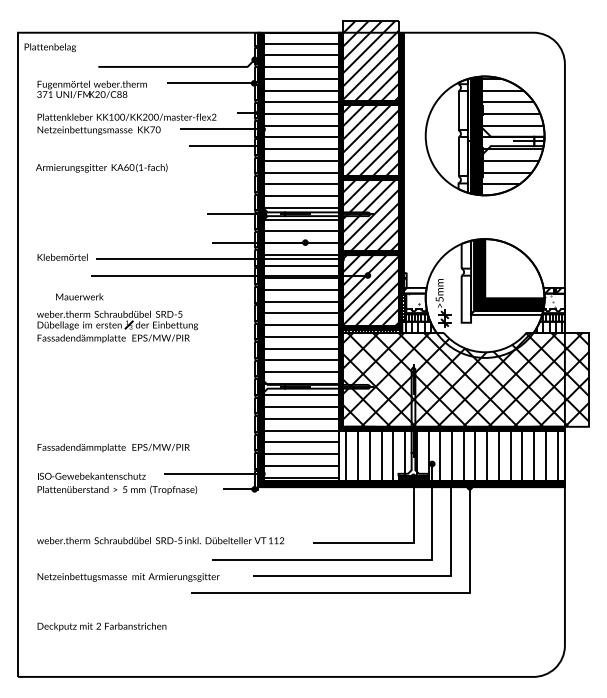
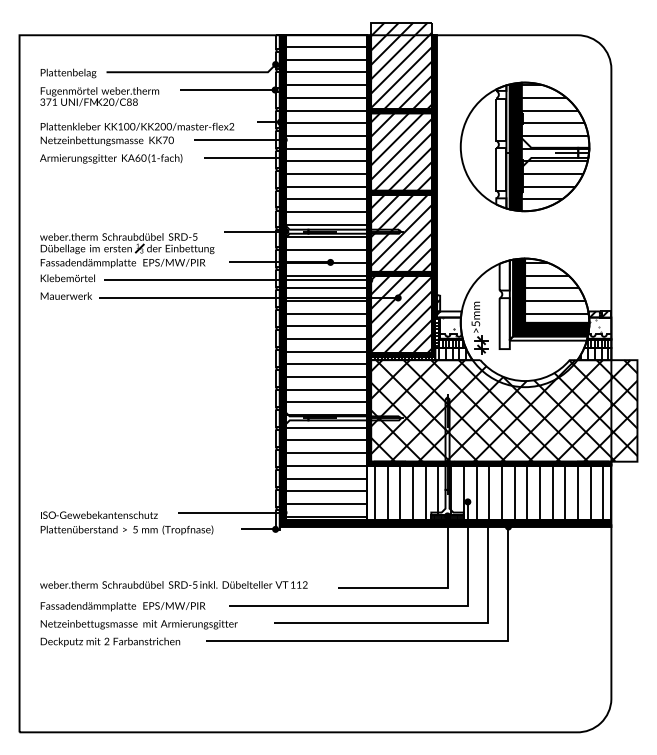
text: (50, 47) -> (68, 73), moved
text: (102, 167) -> (111, 158), moved
hatch: (514, 265) -> (556, 287), added
text: (78, 296) -> (65, 295), moved
part: (117, 326) -> (127, 250), moved
text: (113, 447) -> (122, 606), moved
text: (102, 626) -> (110, 641), moved

